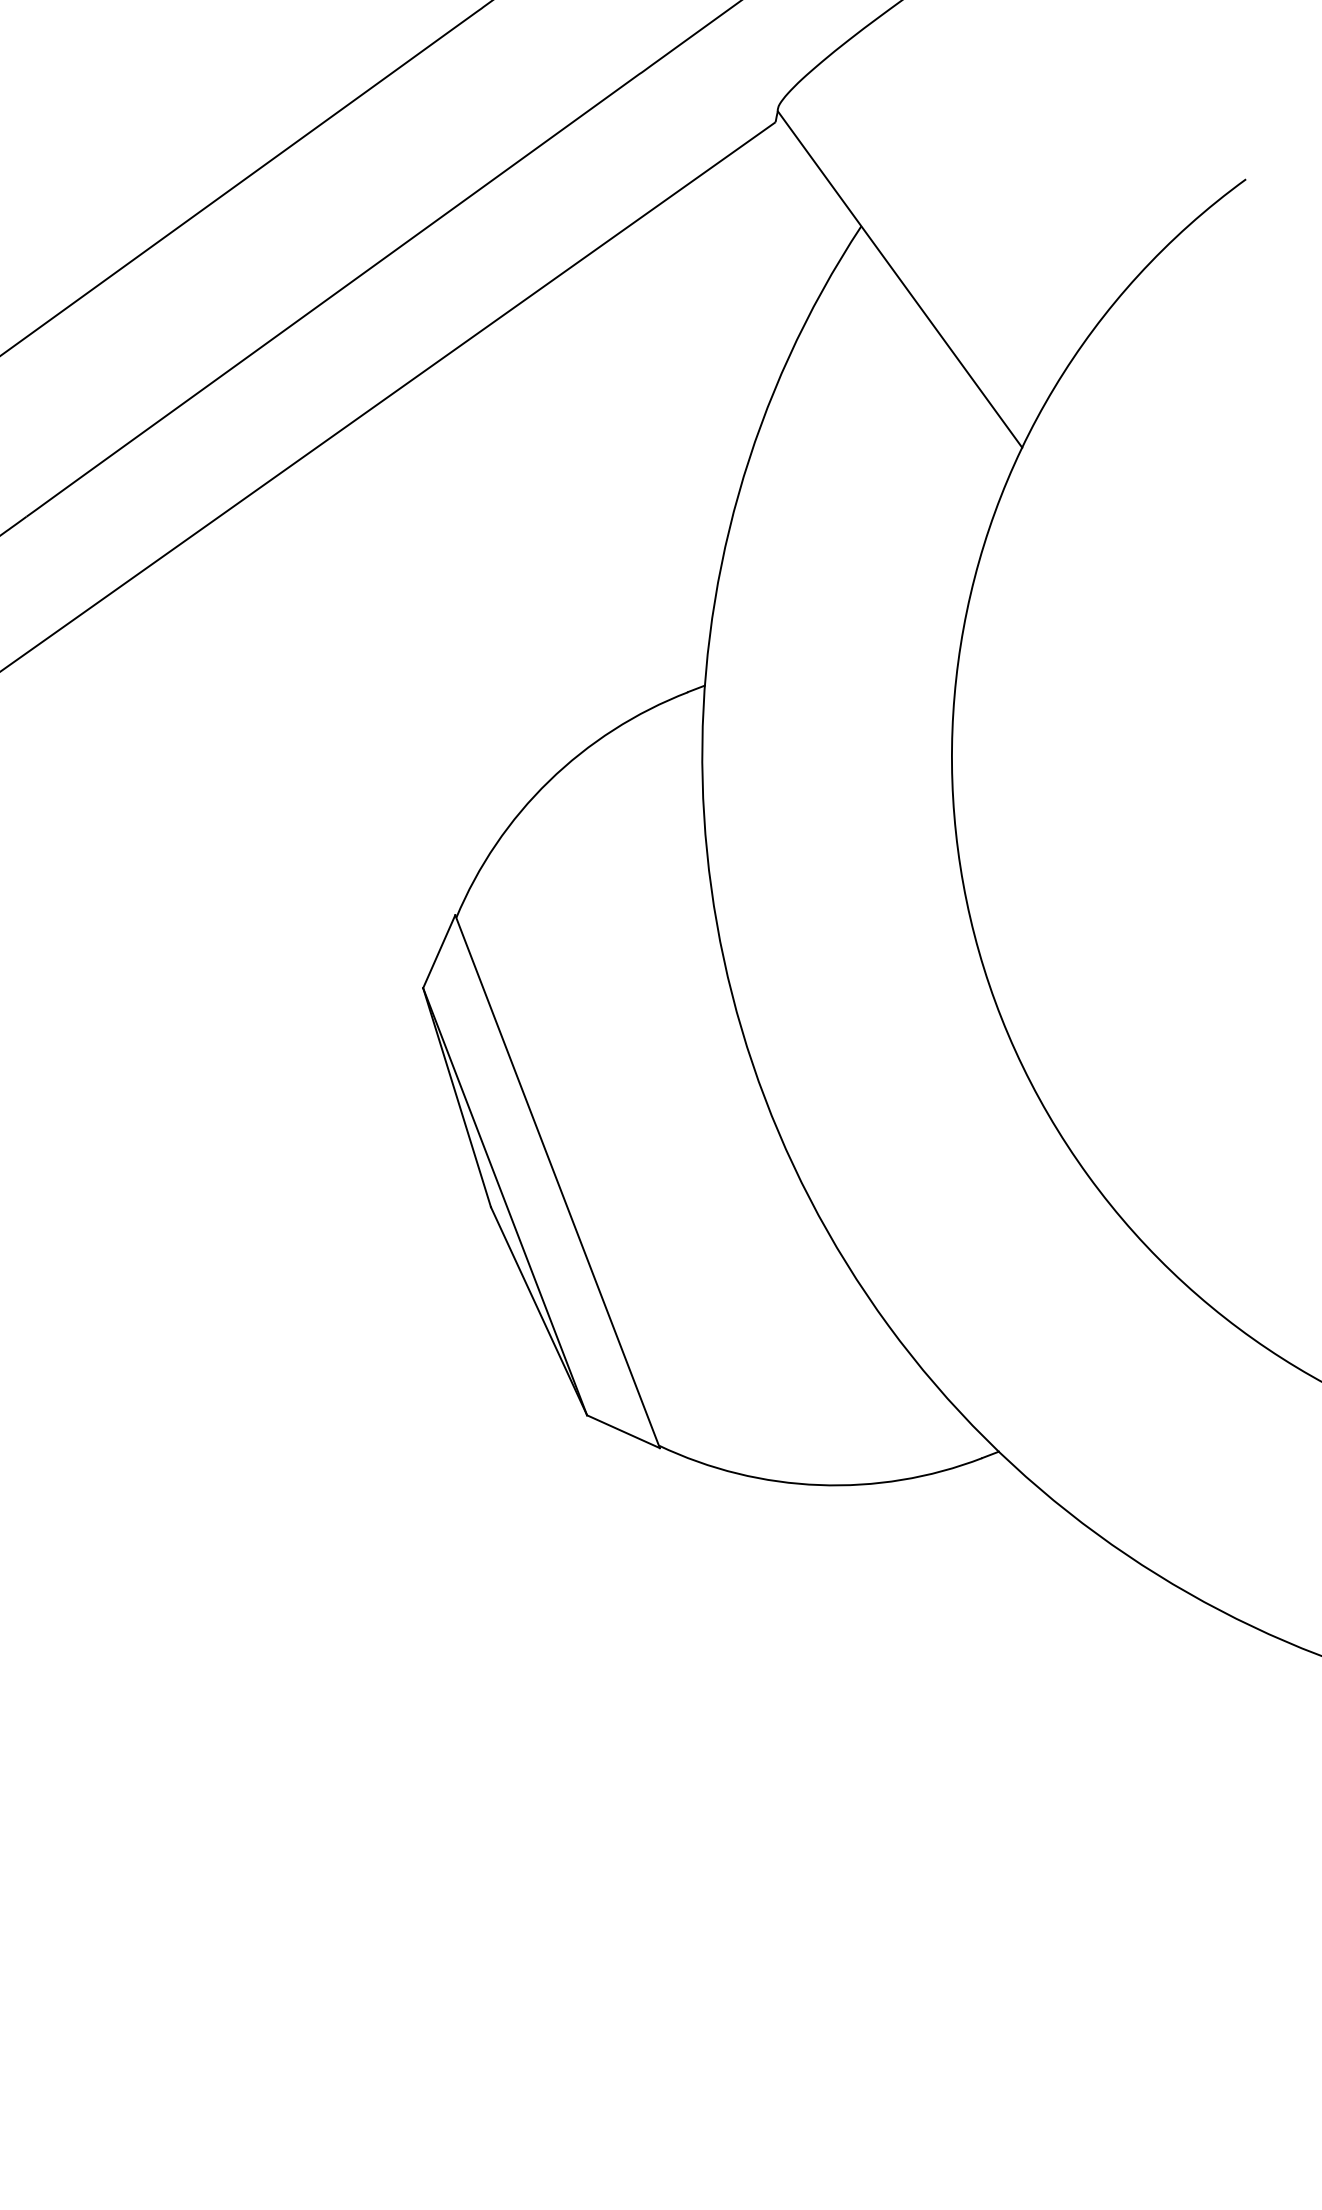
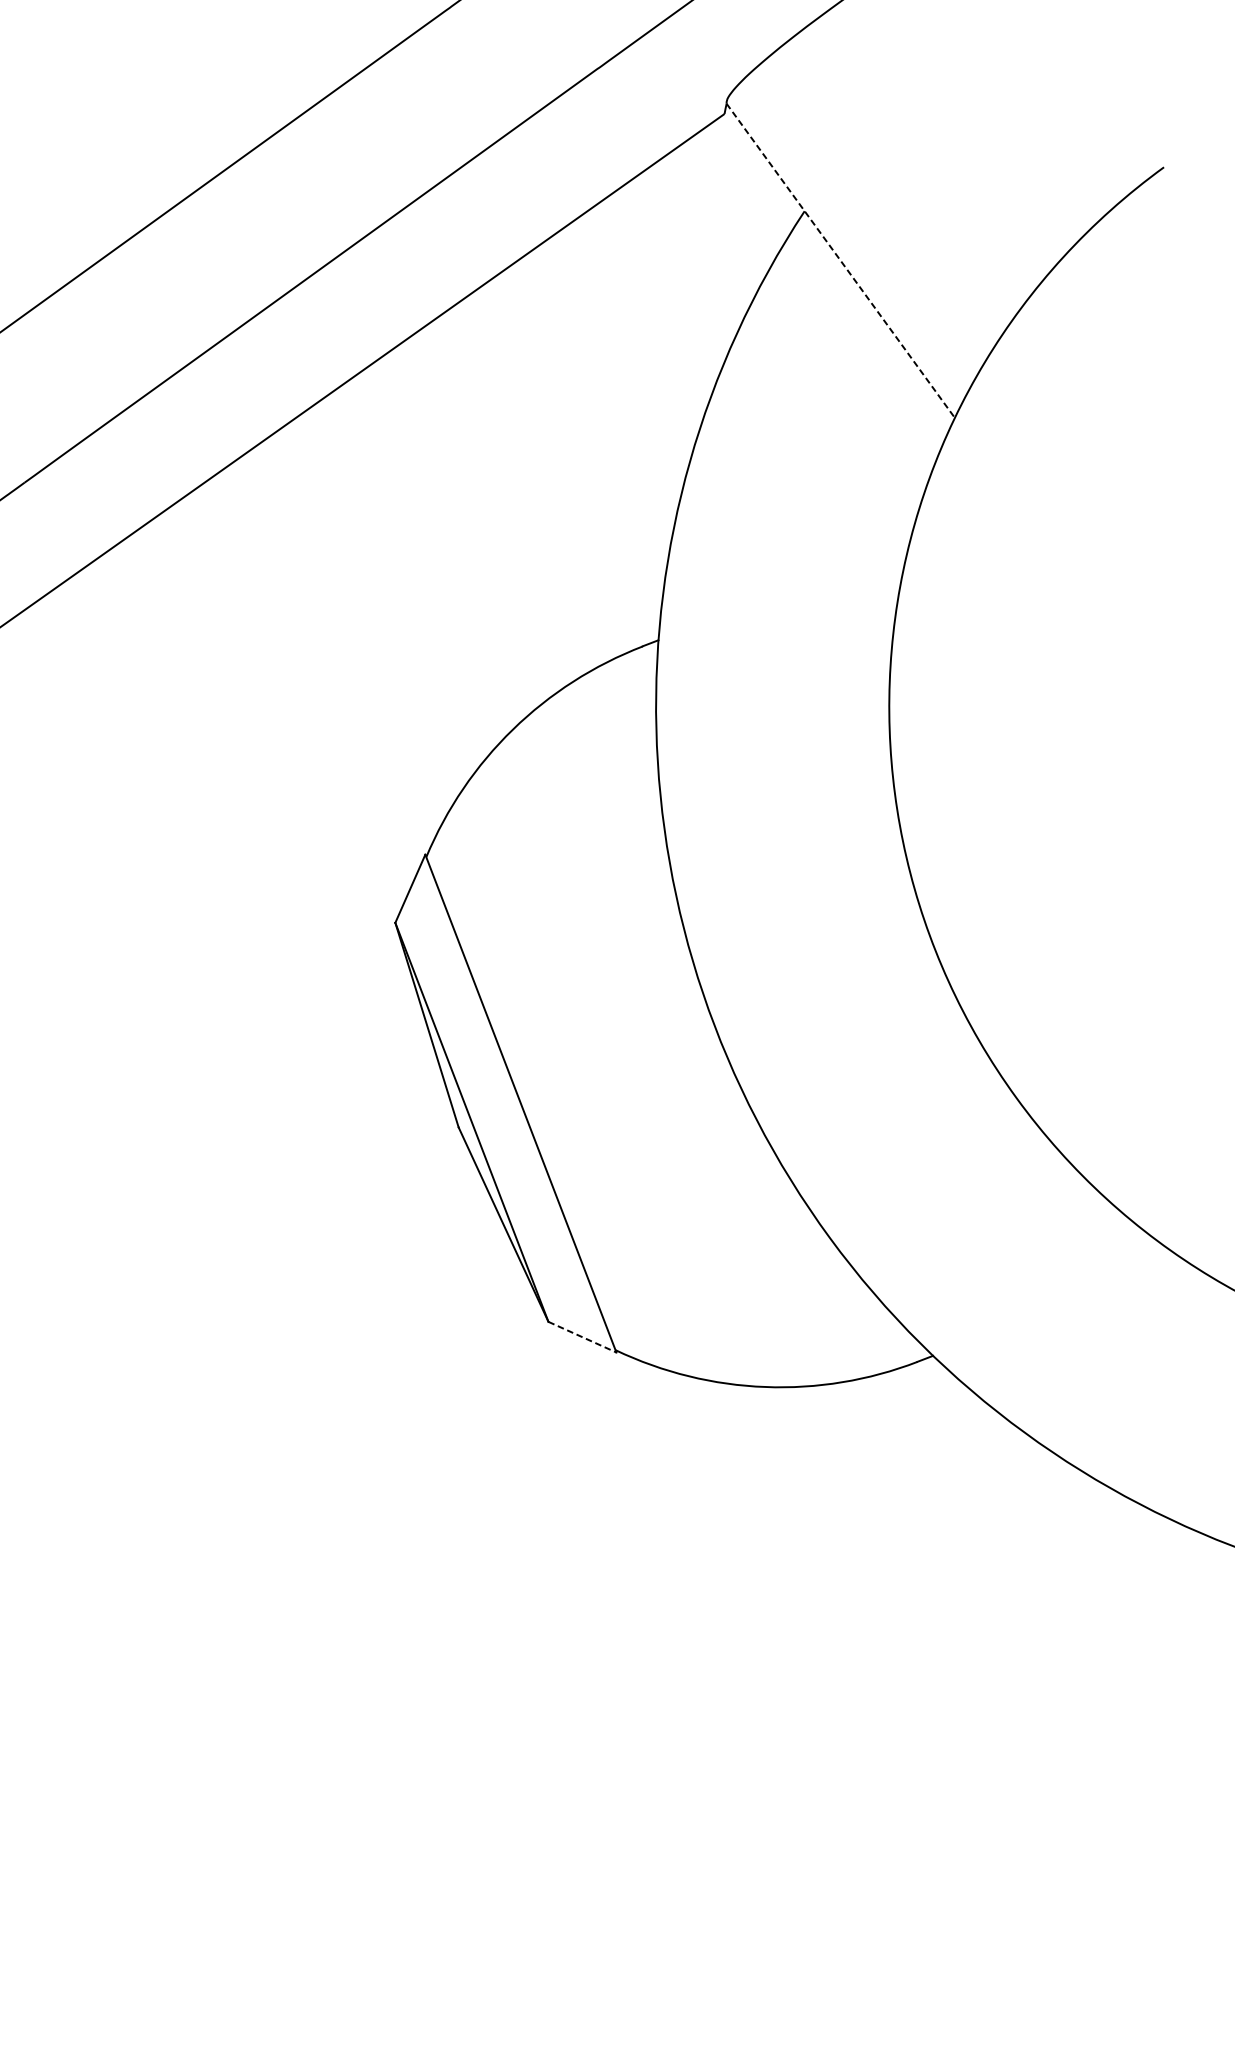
line: (900, 279) -> (841, 260), solid -> dashed
line: (623, 1431) -> (582, 1336), solid -> dashed

